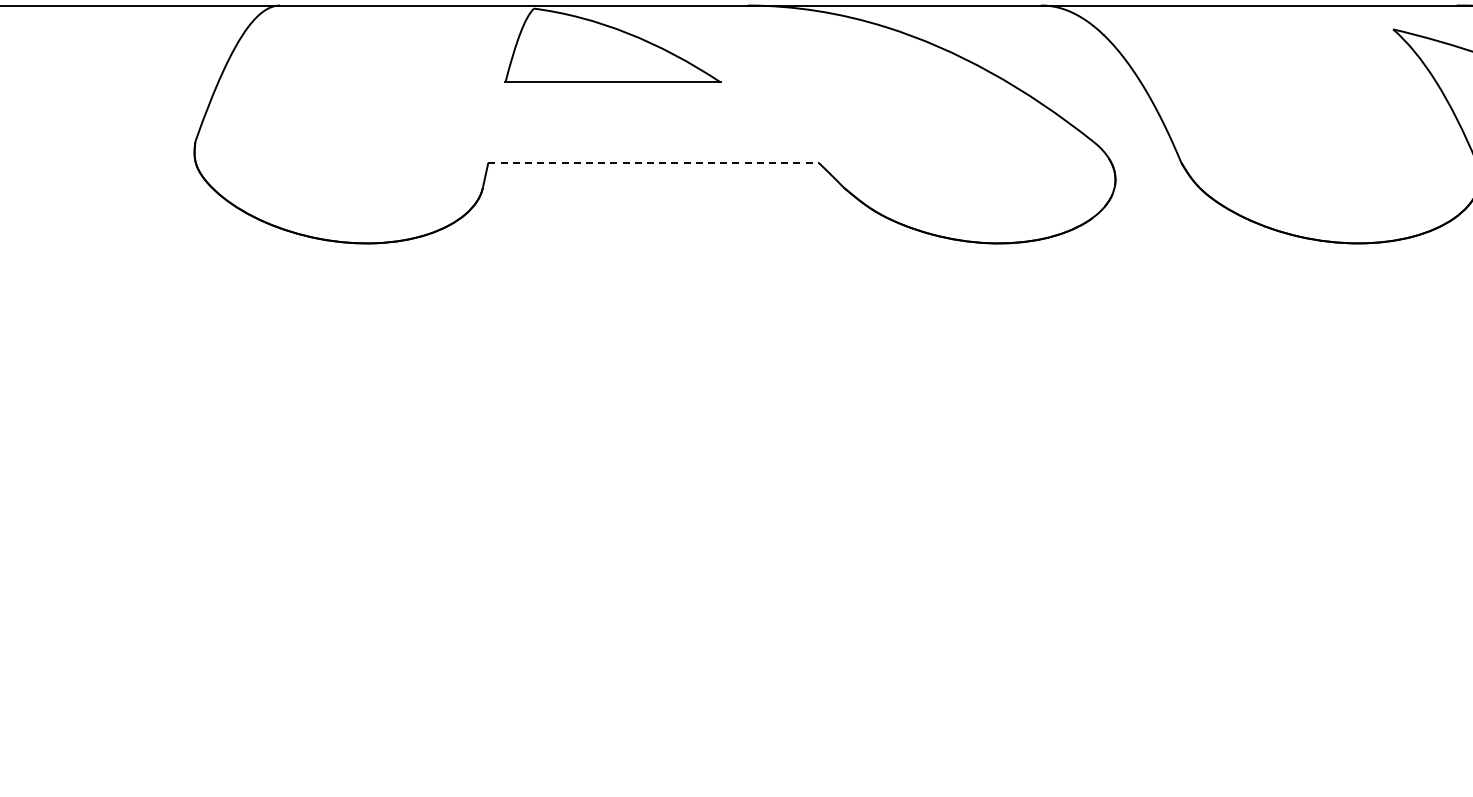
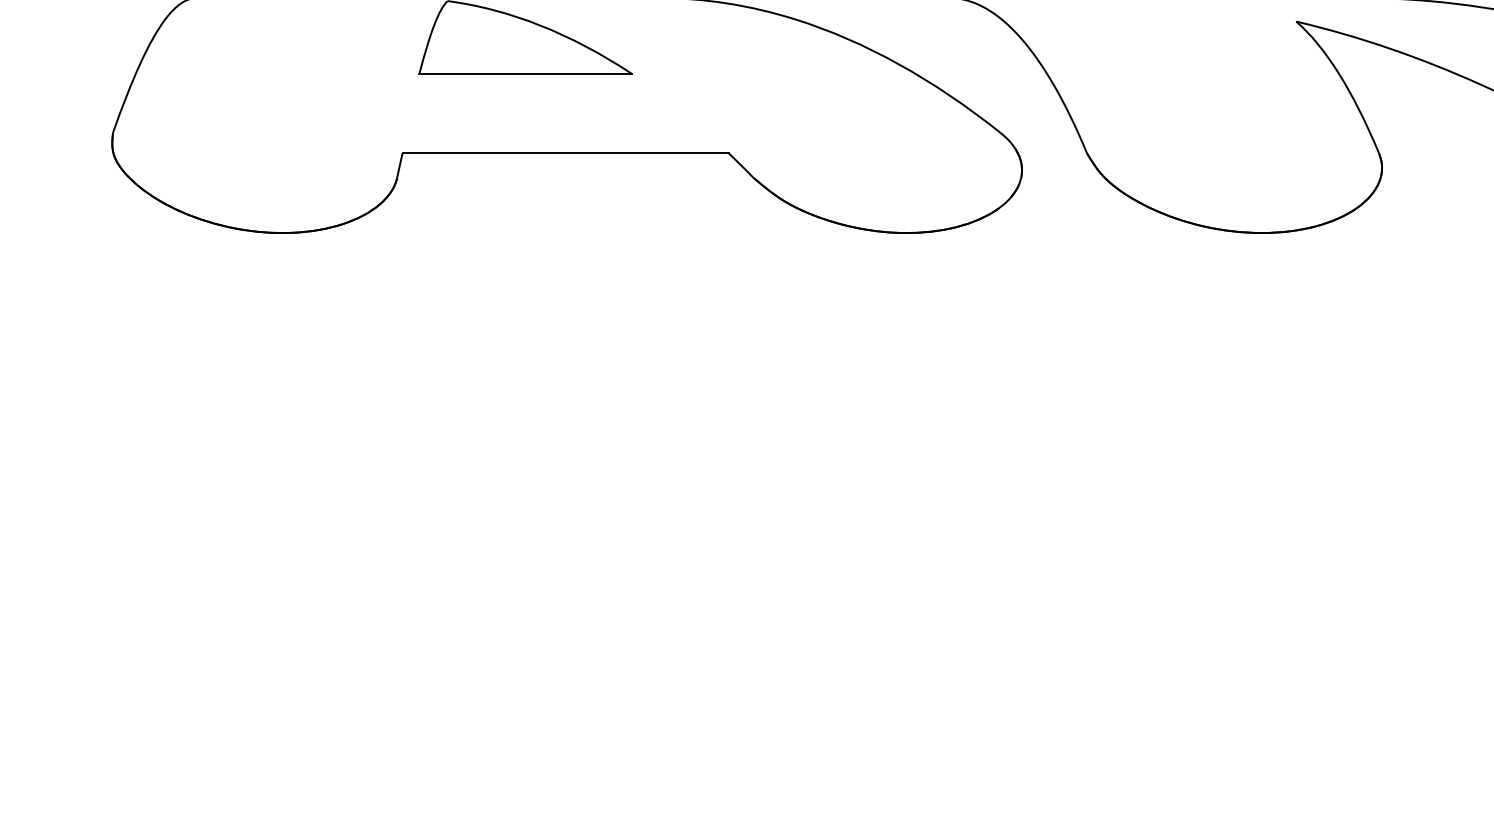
line: (654, 162) -> (566, 153), dashed -> solid

